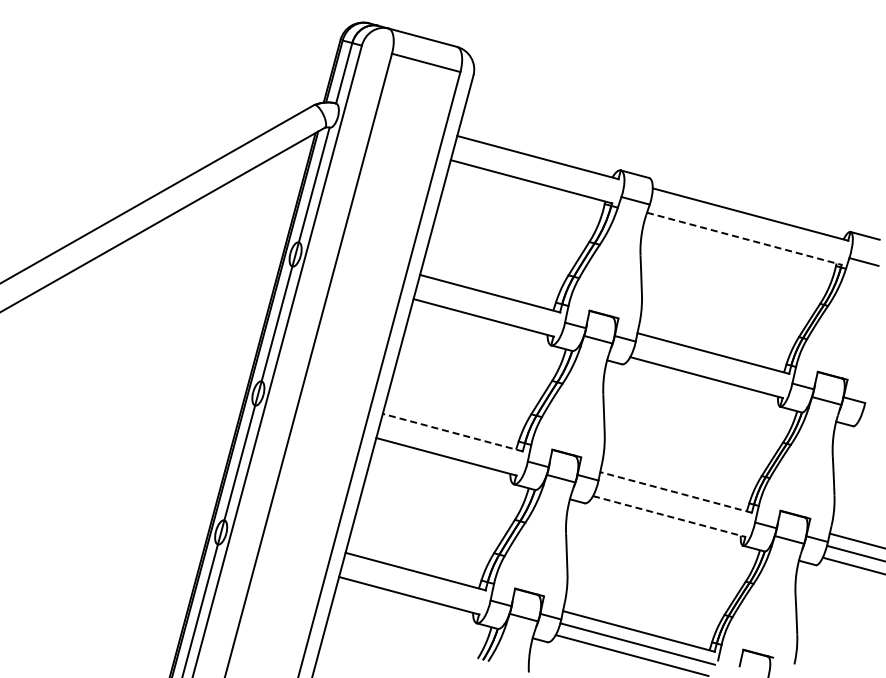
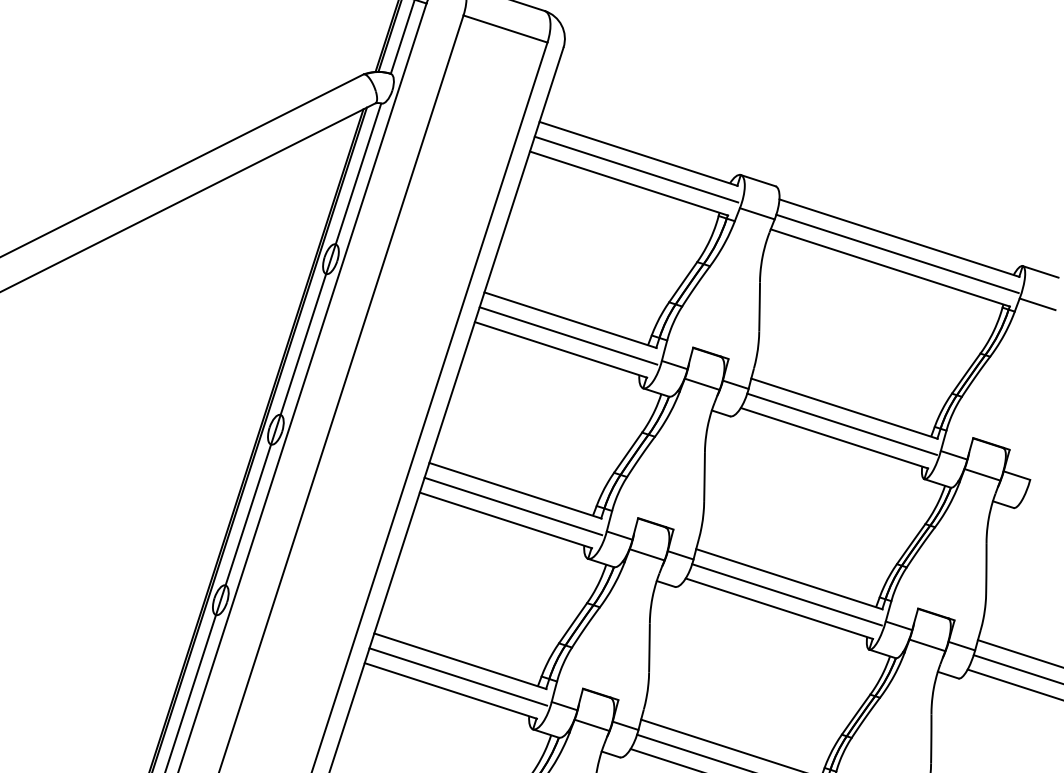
line: (536, 170) -> (635, 169), added
line: (749, 226) -> (897, 252), added
line: (744, 238) -> (890, 267), dashed -> solid
line: (488, 306) -> (567, 336), added
line: (711, 365) -> (841, 423), added
line: (453, 432) -> (516, 490), dashed -> solid
line: (451, 444) -> (512, 505), added
line: (676, 492) -> (789, 579), dashed -> solid
line: (674, 504) -> (786, 594), added
line: (669, 516) -> (779, 608), dashed -> solid
line: (414, 583) -> (458, 675), added

